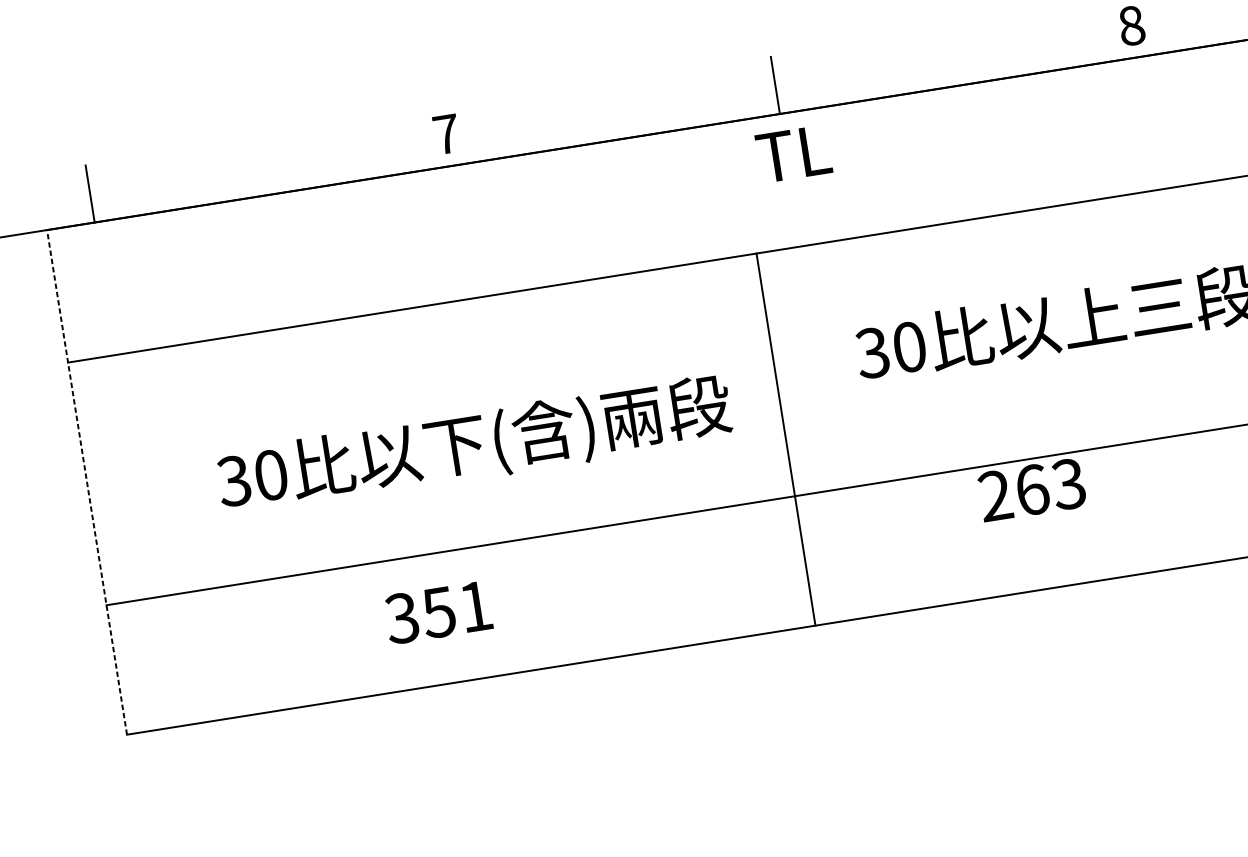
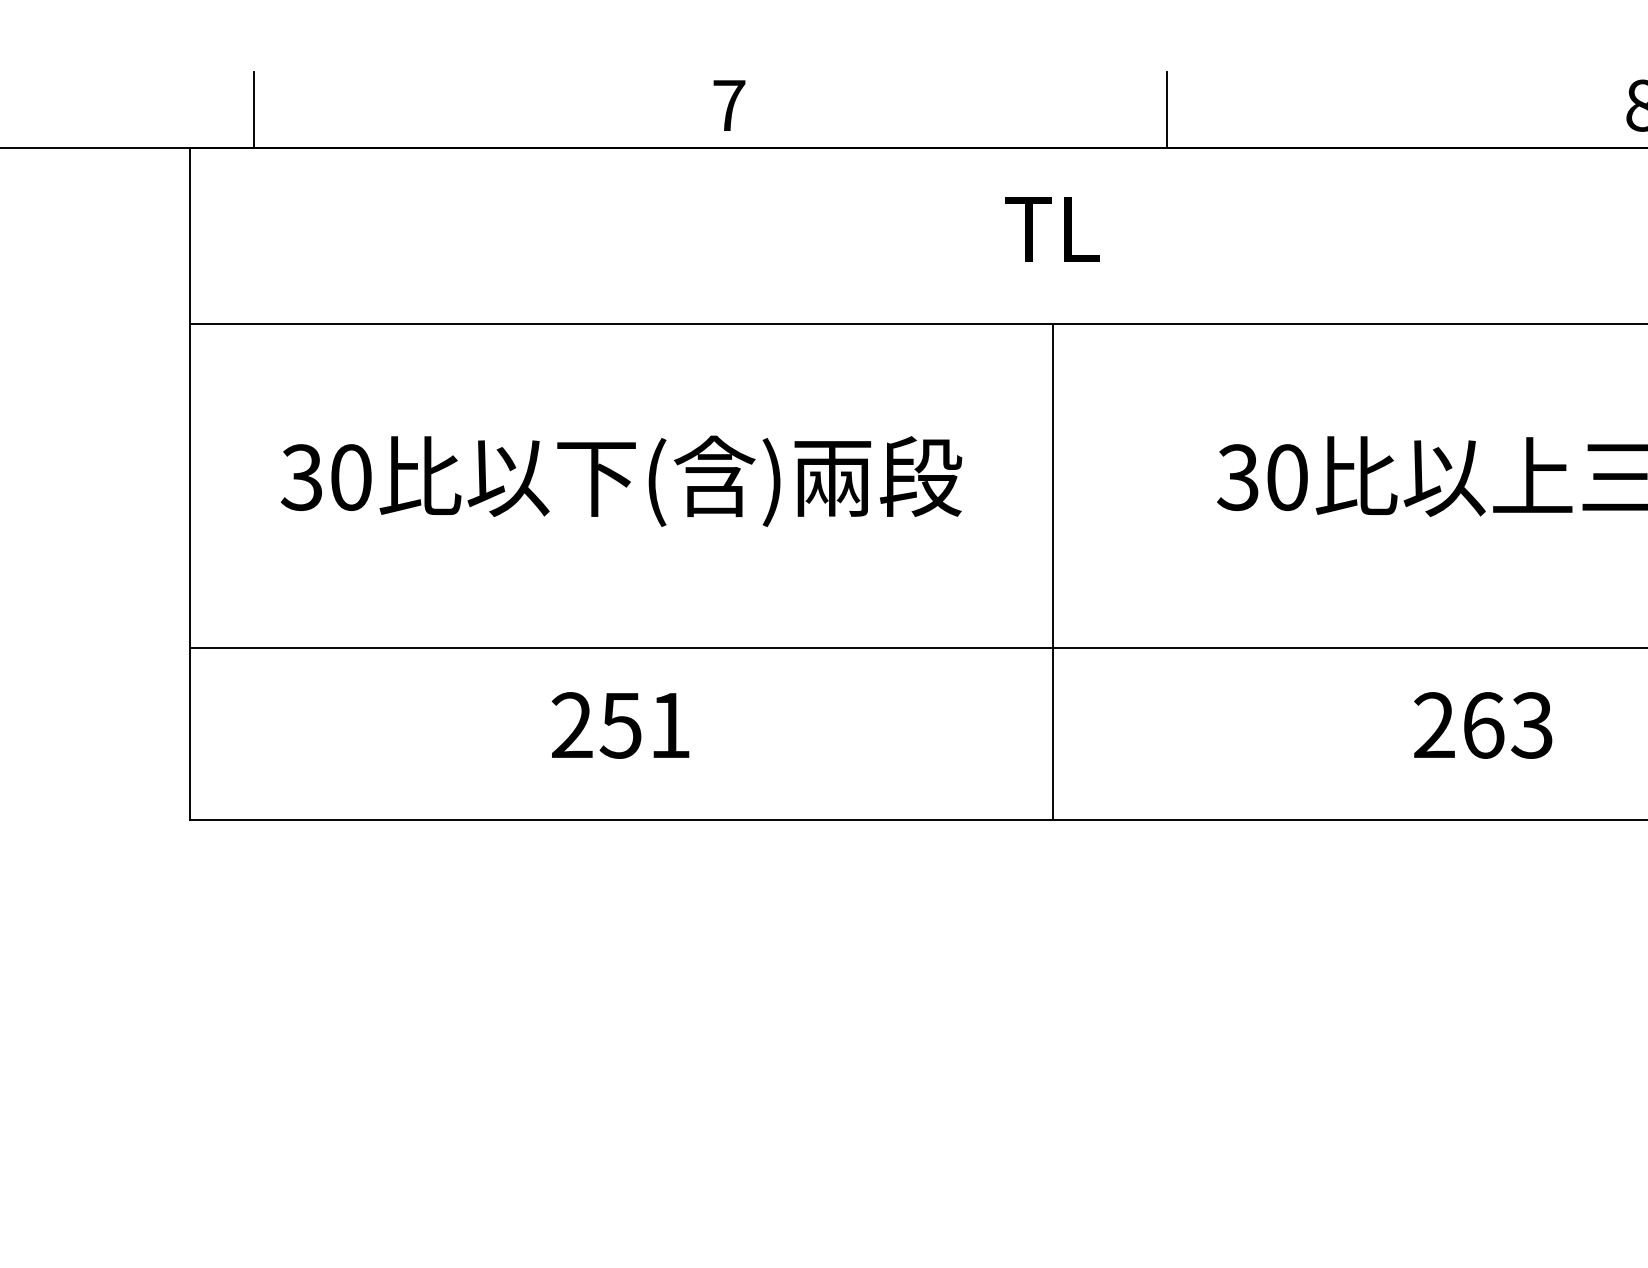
text: (793, 153) -> (1052, 229), moved
line: (785, 439) -> (1052, 572), moved
text: (474, 445) -> (621, 480), moved
line: (87, 482) -> (190, 483), dashed -> solid
text: (1032, 490) -> (1483, 725), moved
text: (401, 618) -> (571, 725), 35 -> 25

